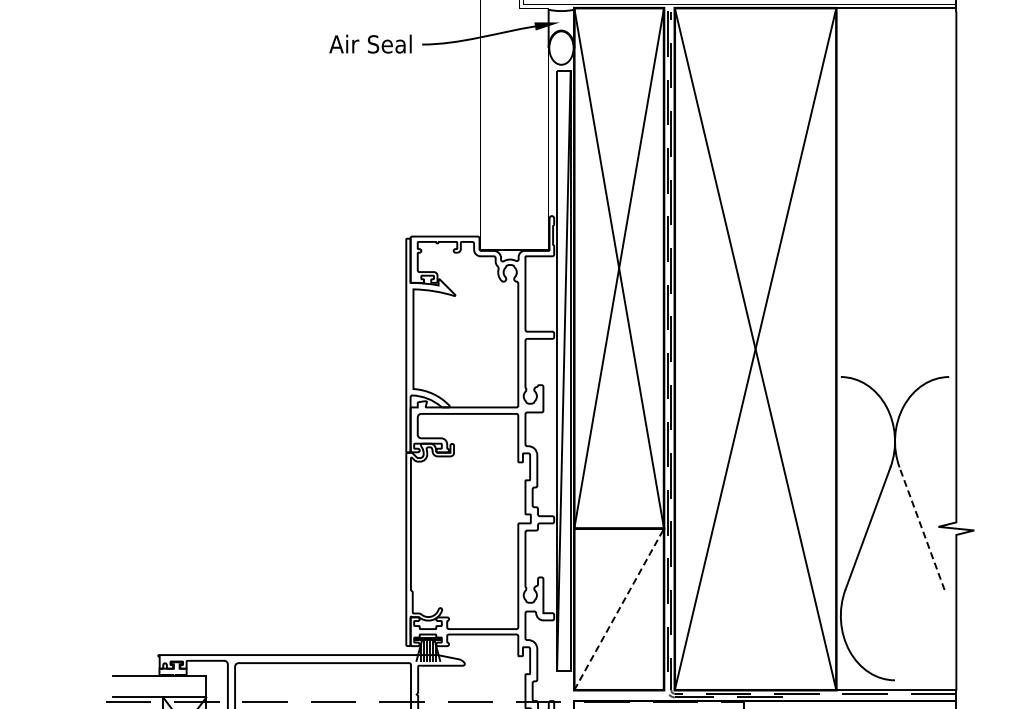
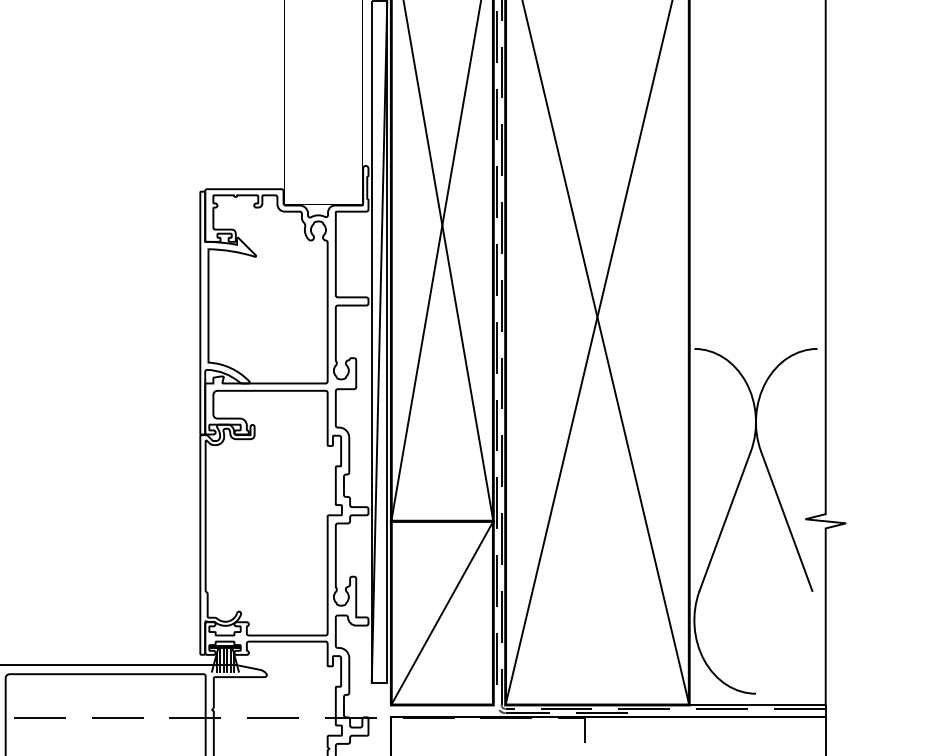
line: (921, 528) -> (786, 521), dashed -> solid
line: (619, 609) -> (442, 613), dashed -> solid

